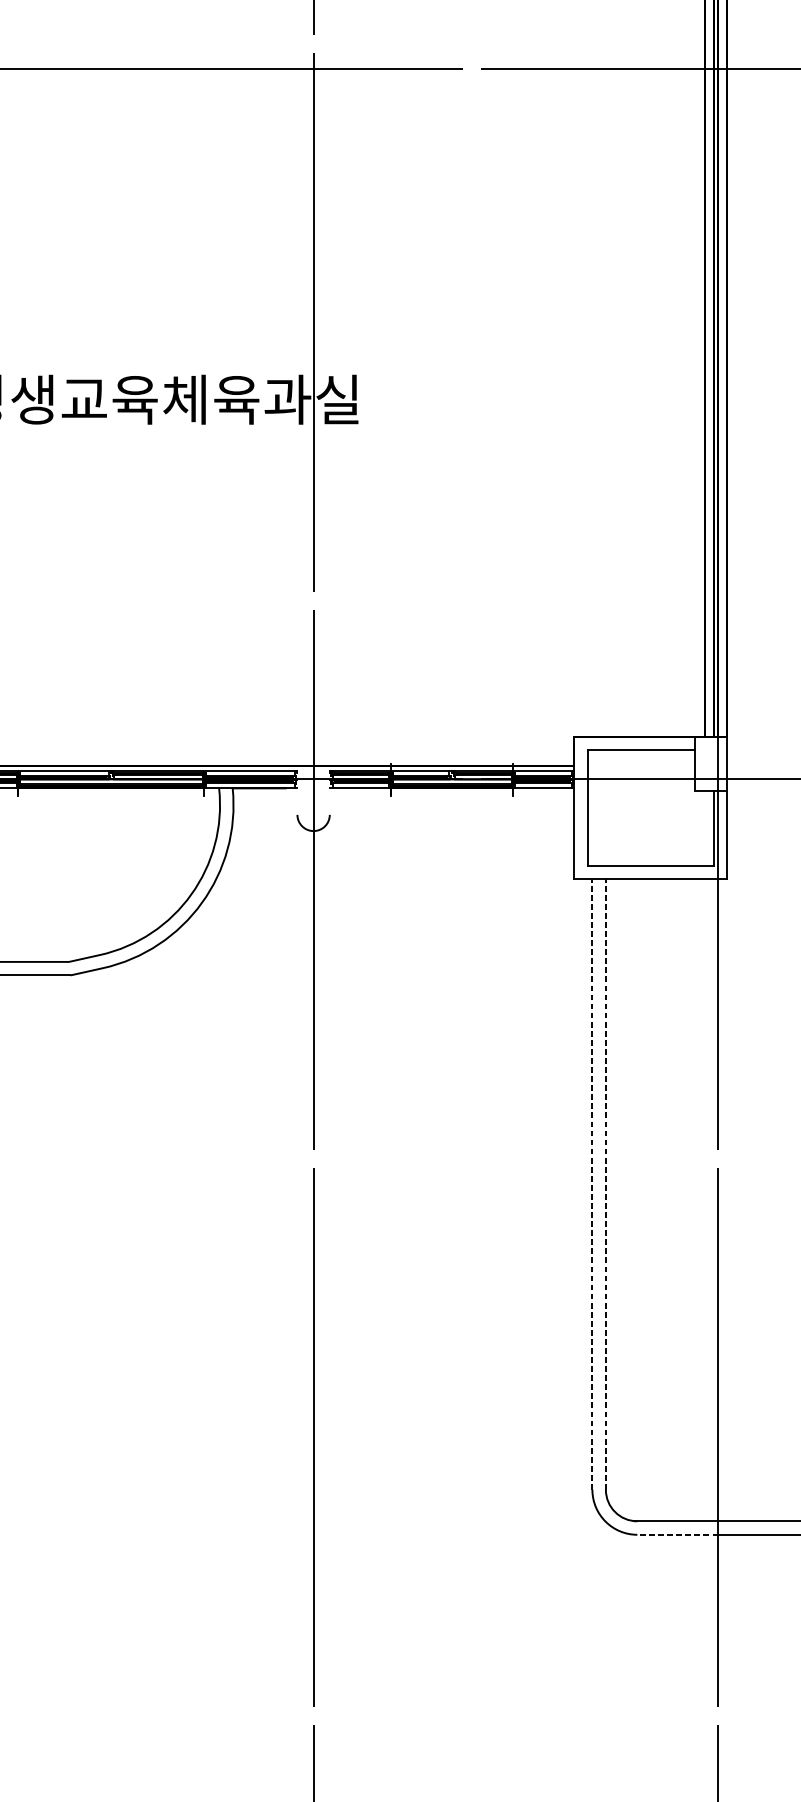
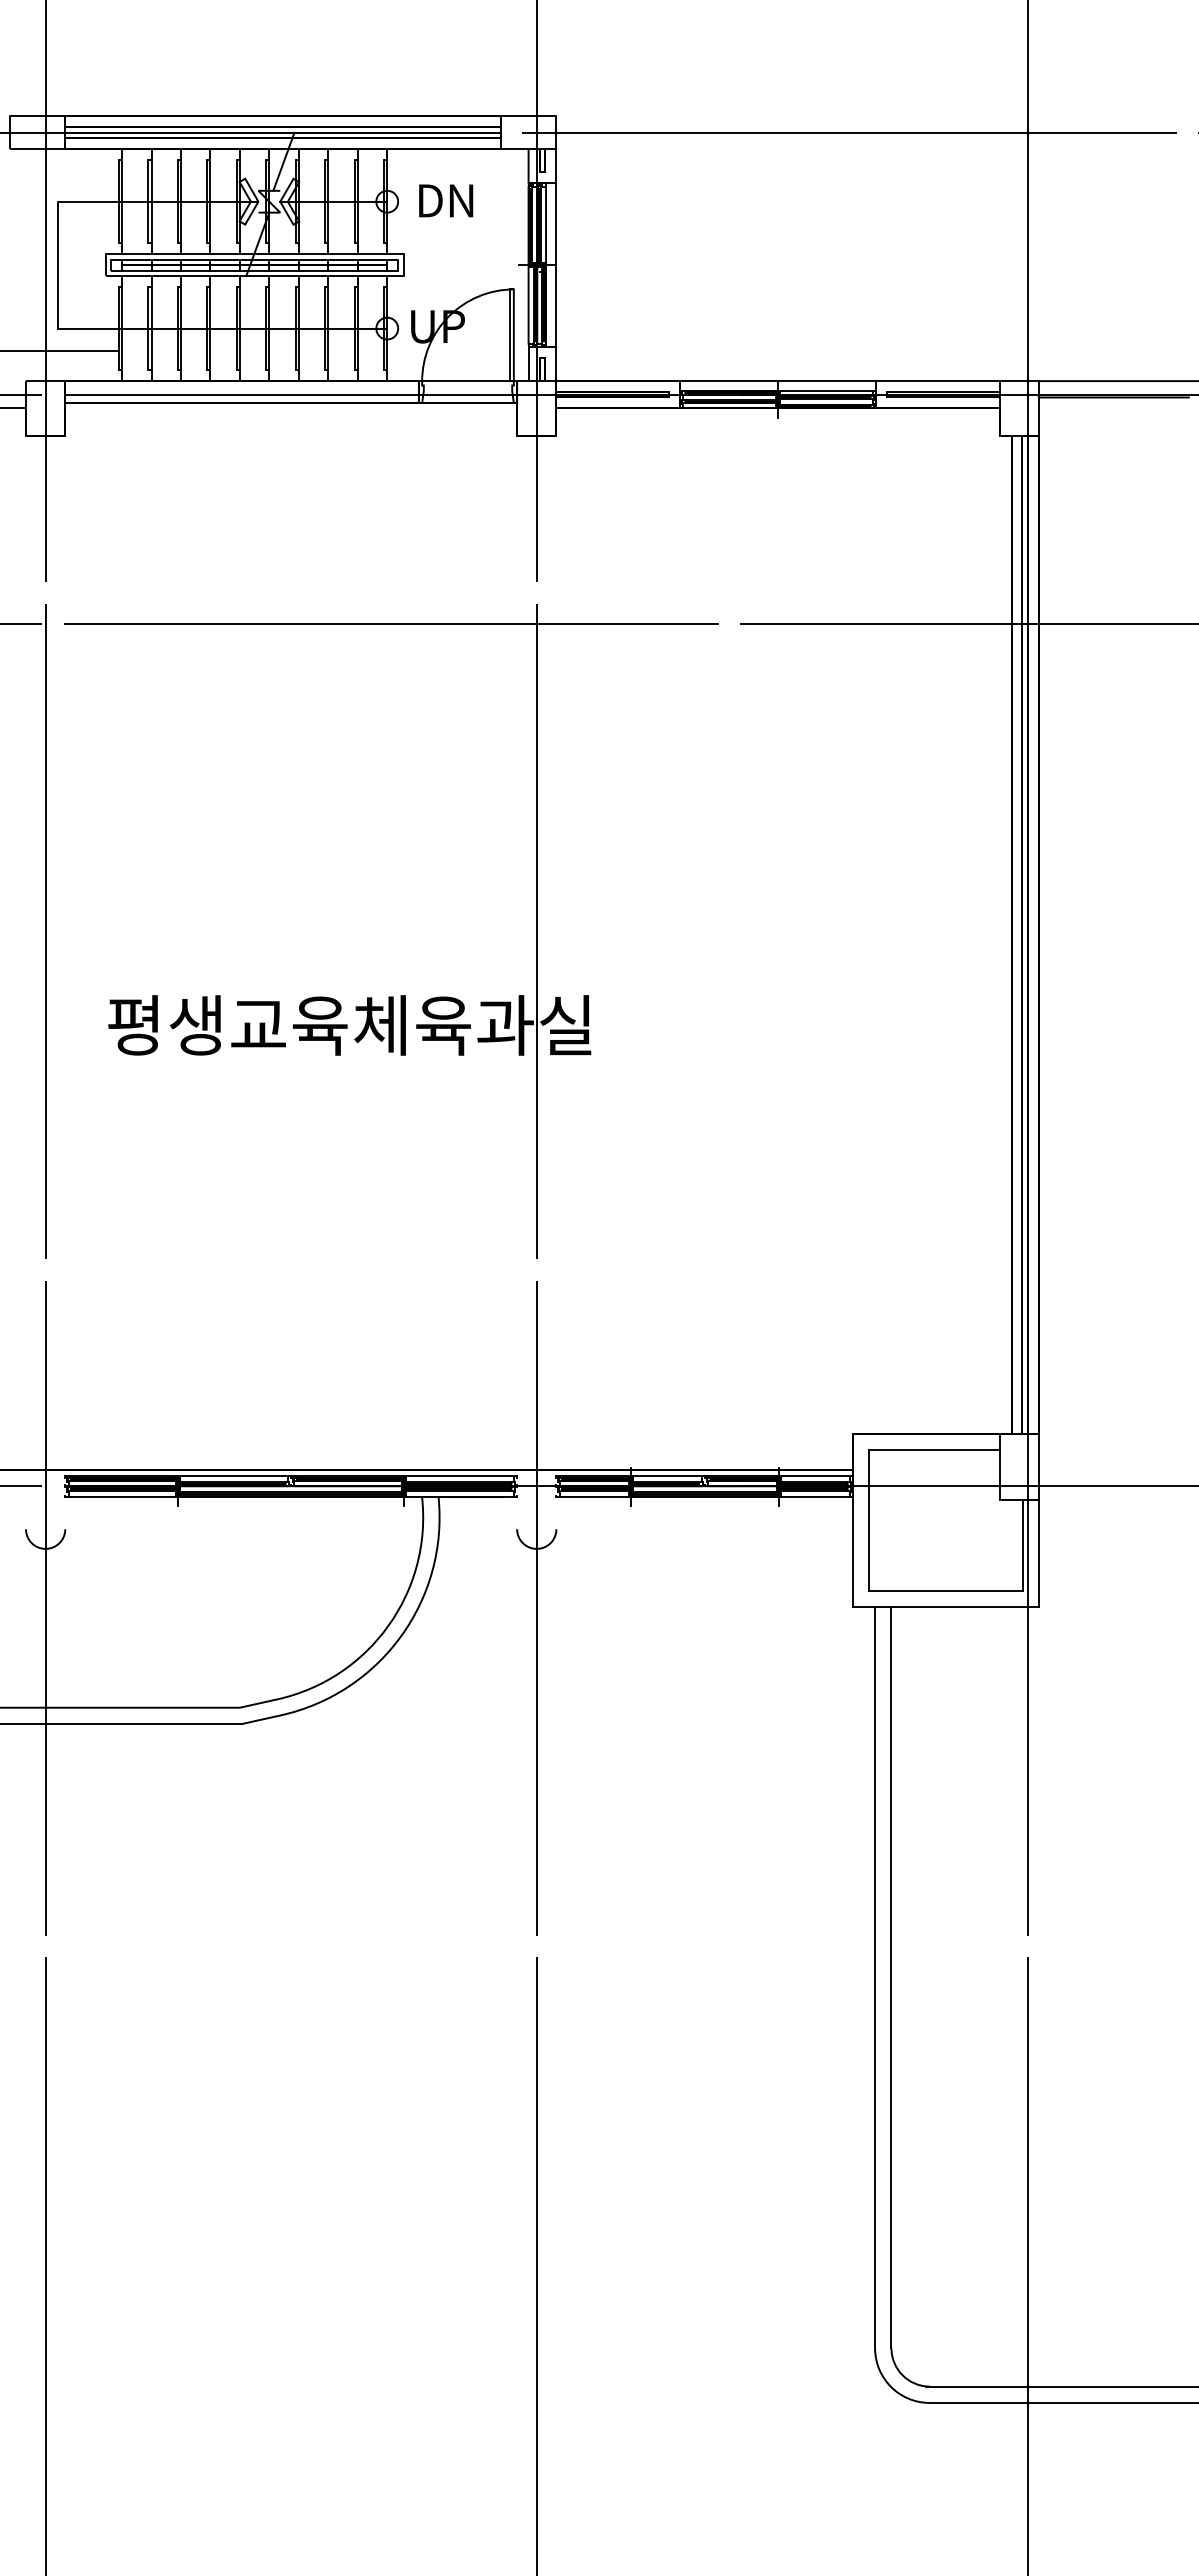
line: (592, 1184) -> (875, 1977), dashed -> solid
line: (605, 1184) -> (891, 1977), dashed -> solid
line: (677, 1534) -> (978, 2402), dashed -> solid

